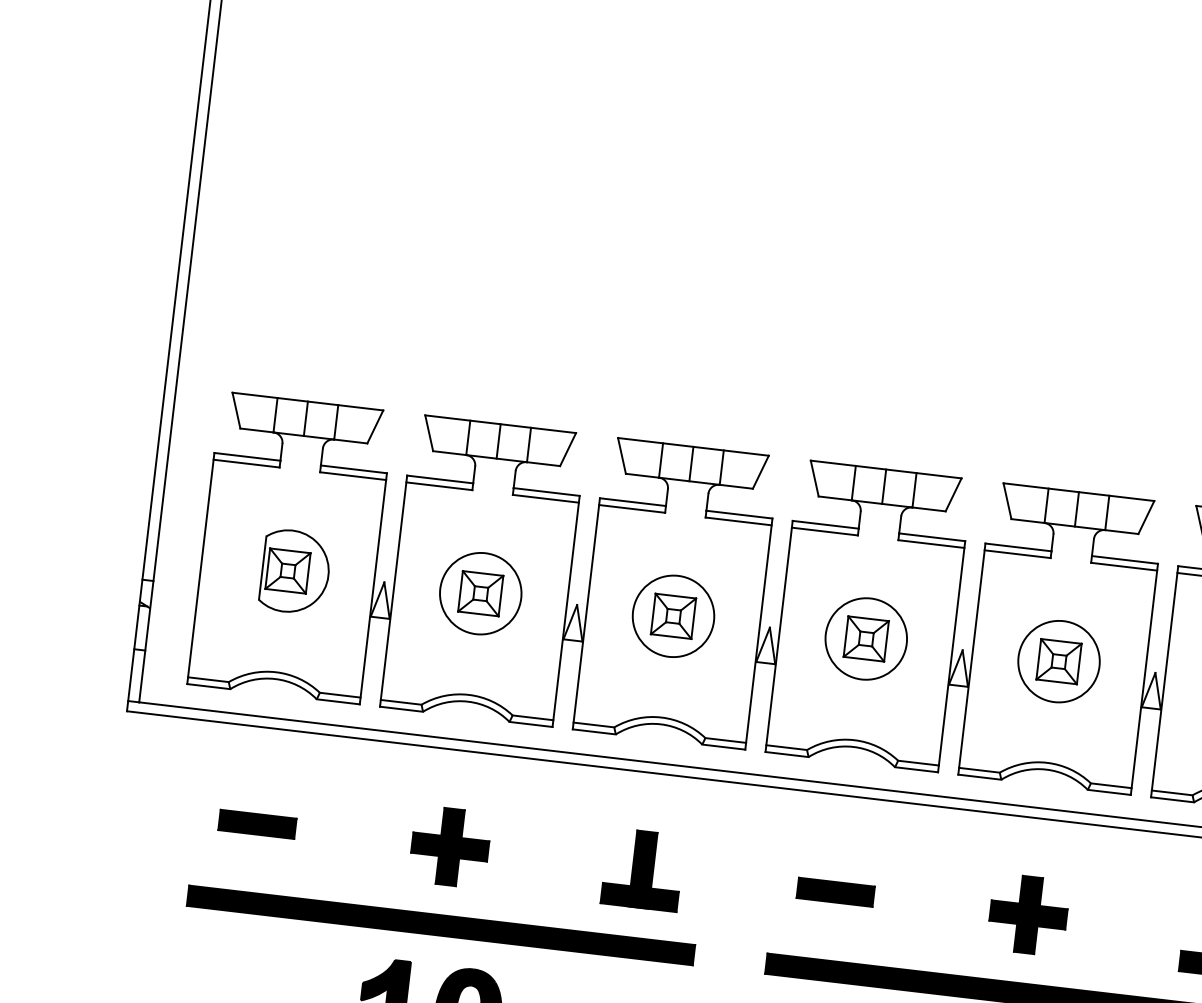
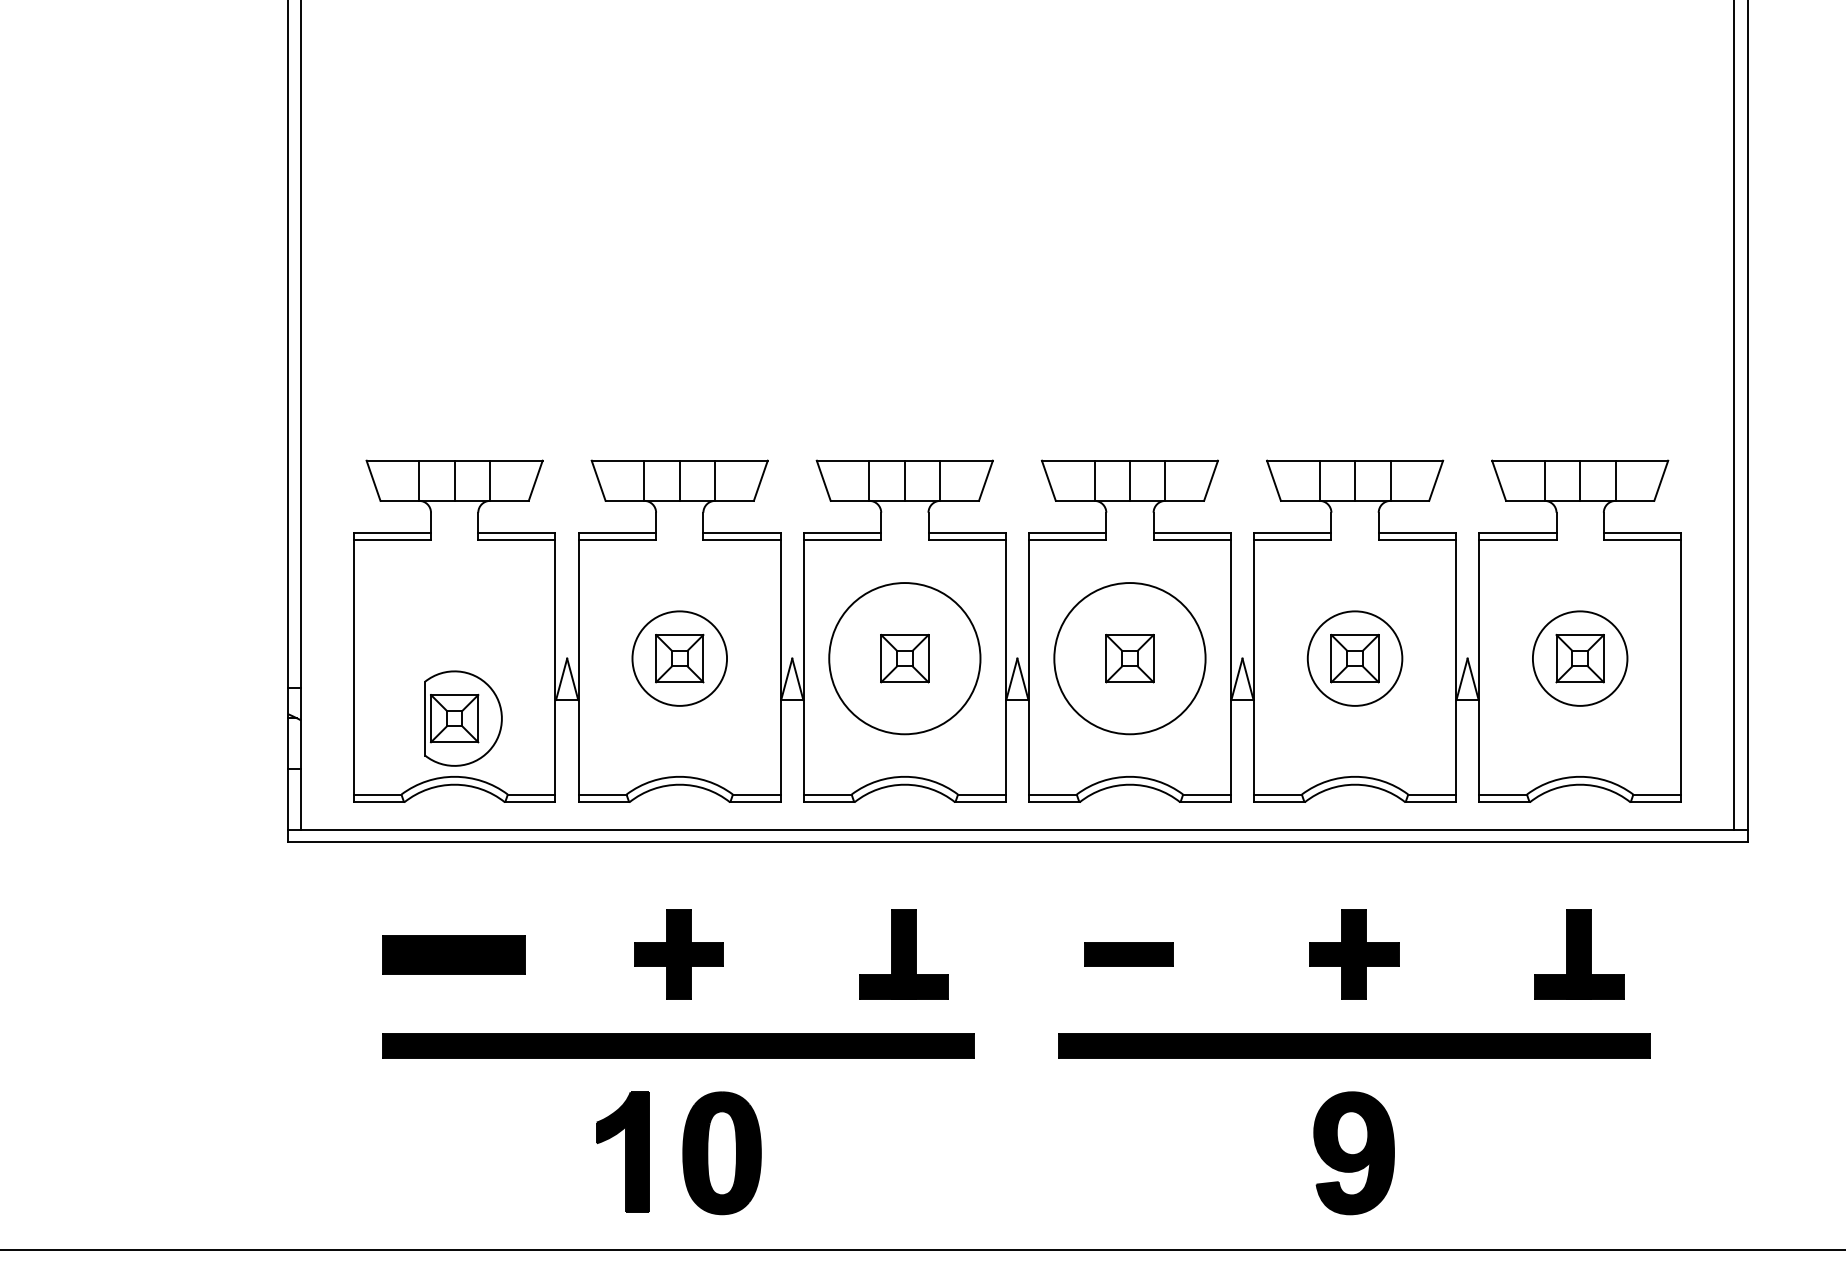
part: (295, 571) -> (463, 718), moved
circle: (673, 616) -> (904, 658), size x1.6
circle: (865, 638) -> (1129, 658), size x1.6
part: (257, 824) -> (453, 954), size x1.6

